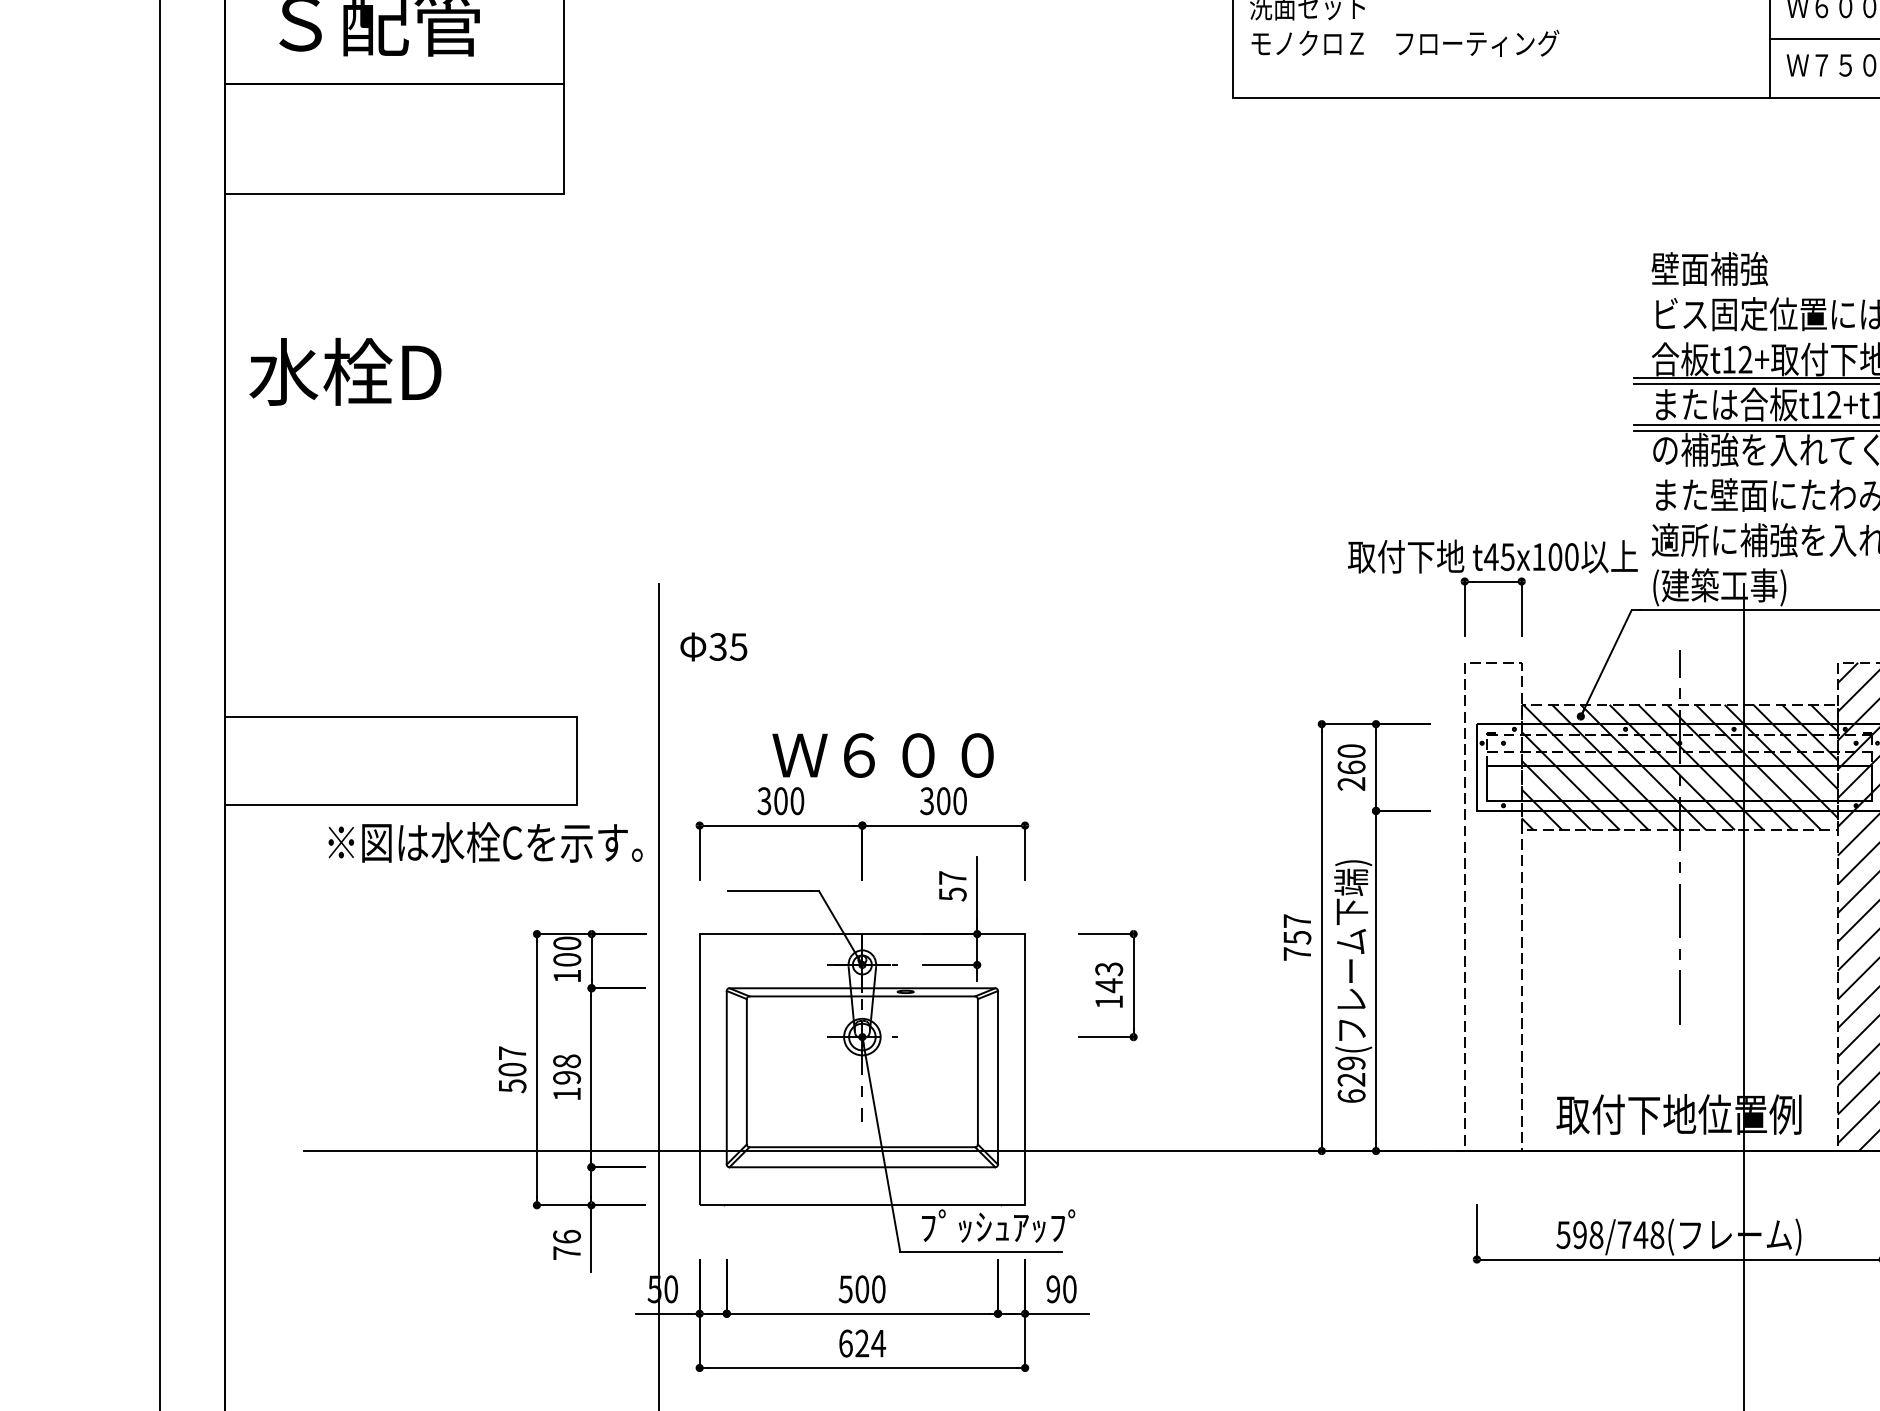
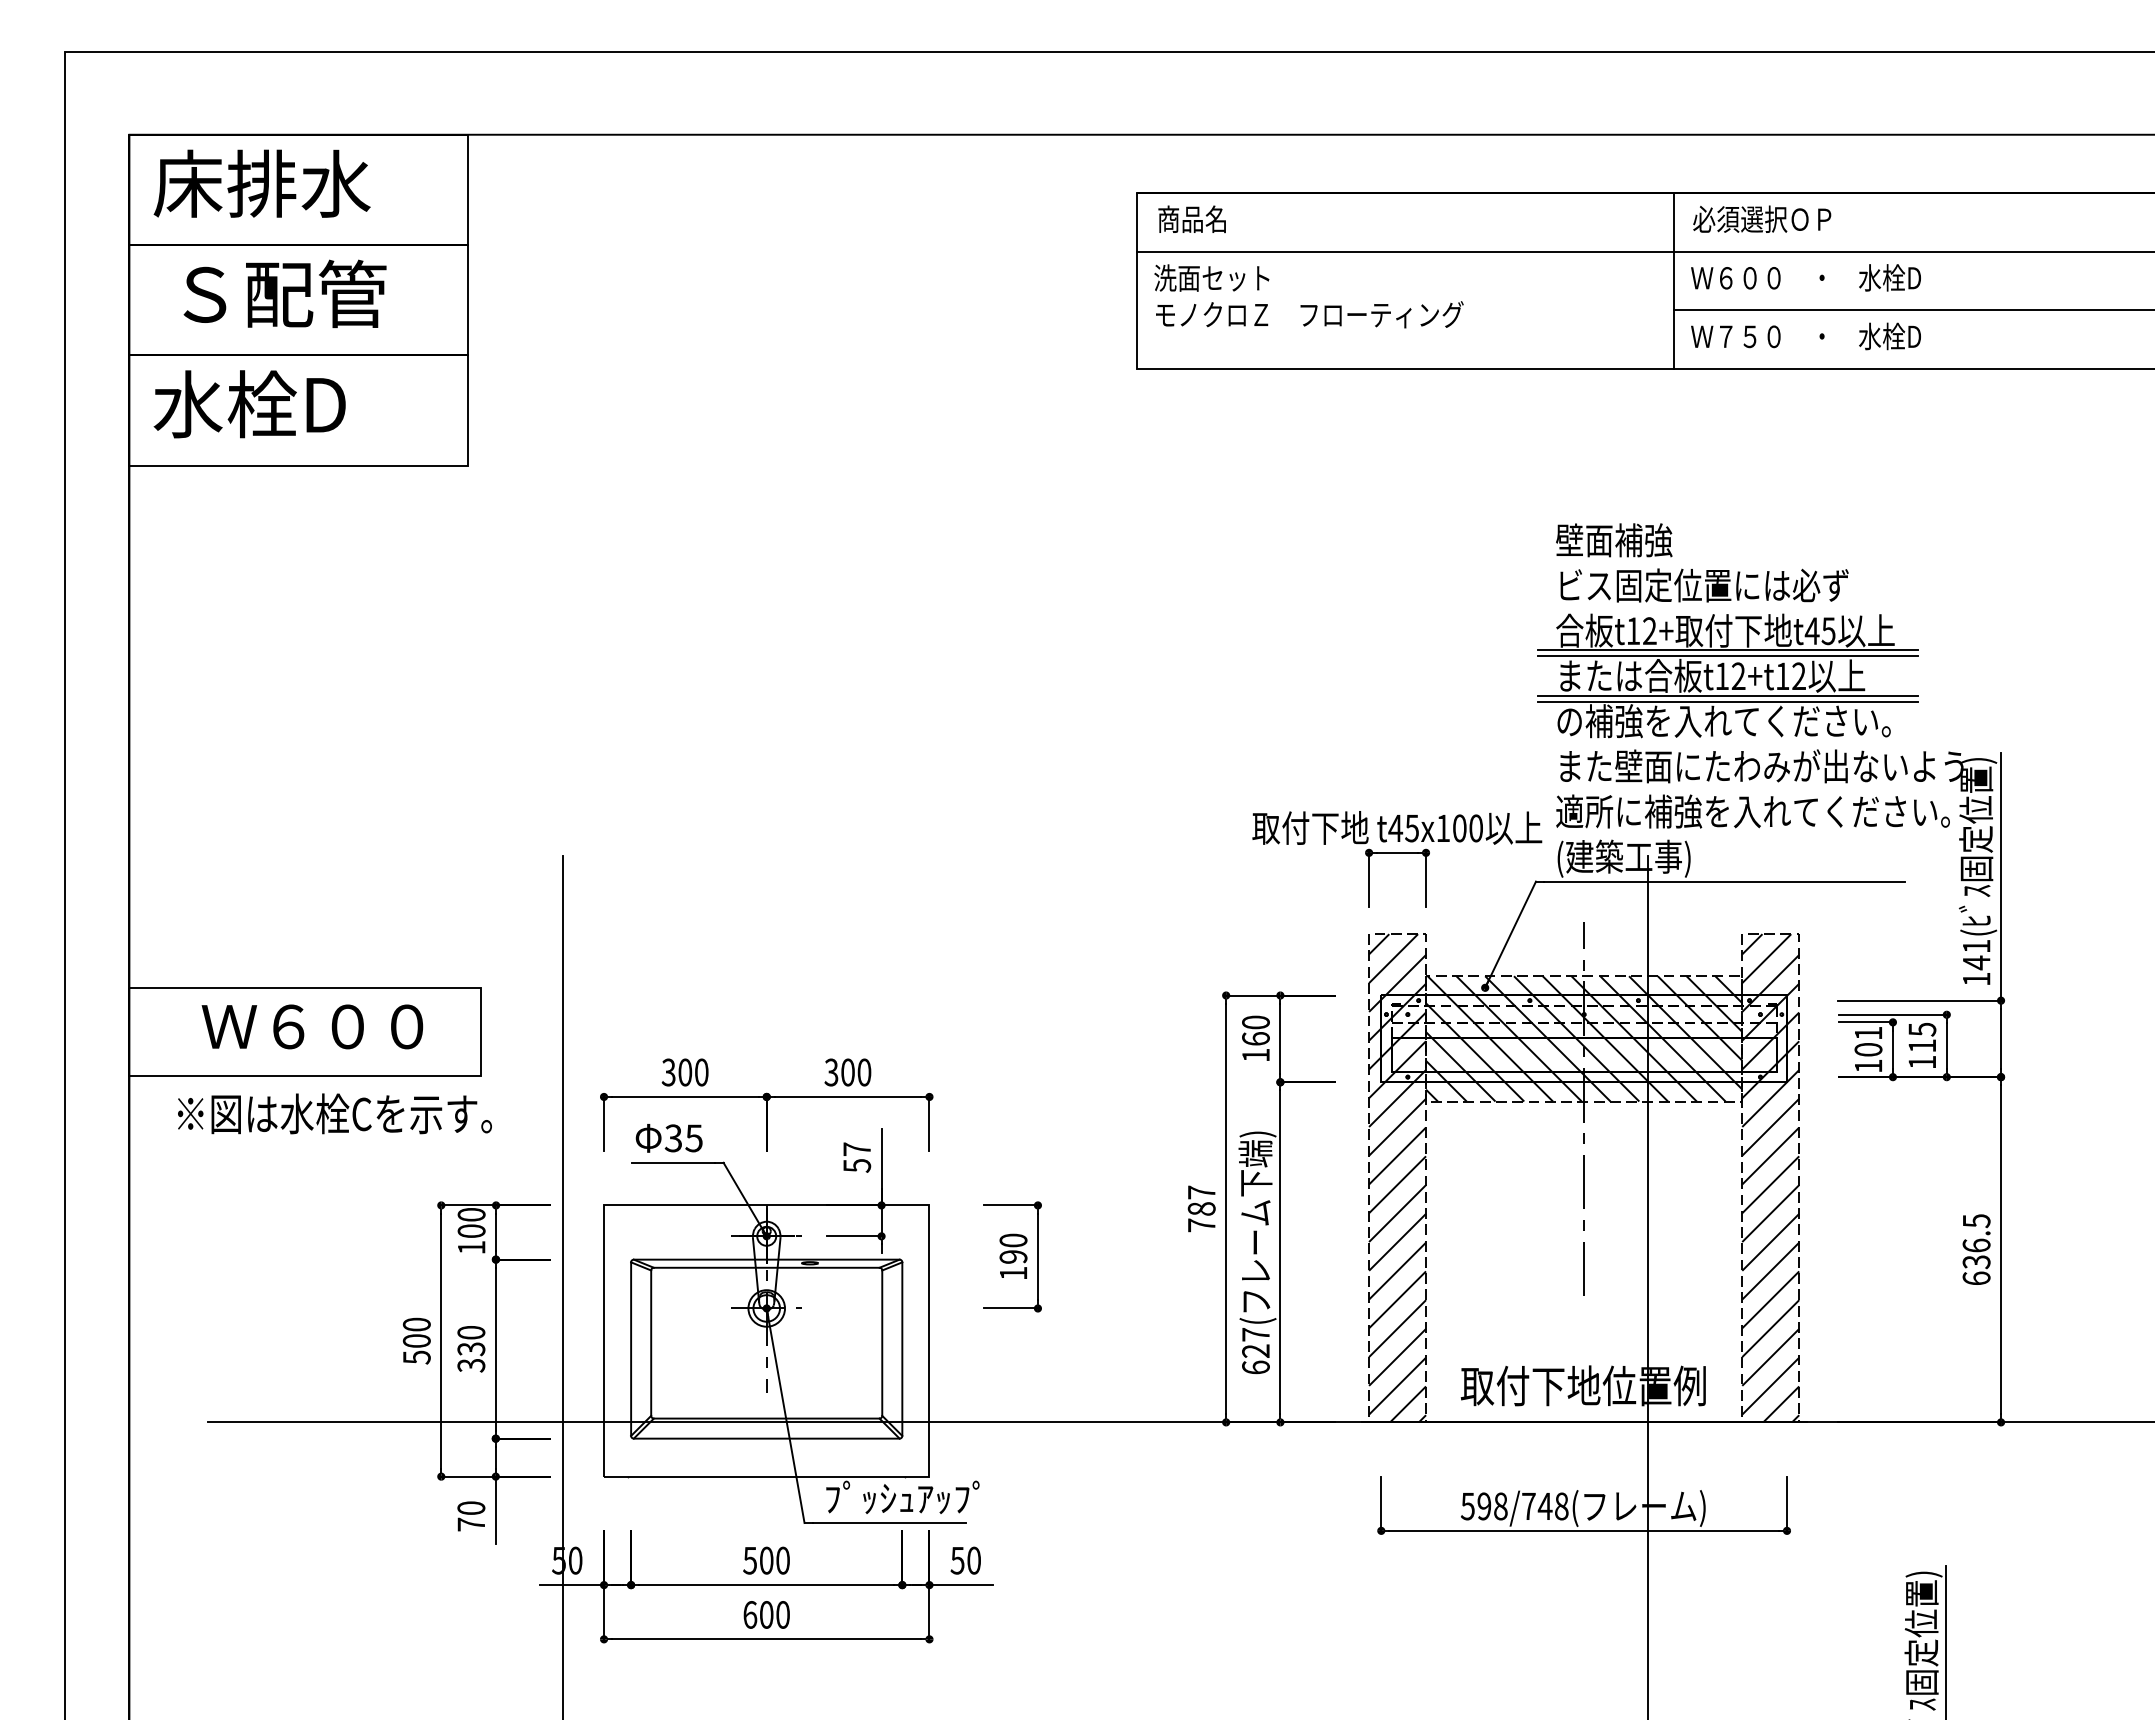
text: (345, 372) -> (249, 404), moved
text: (713, 647) -> (668, 1138), moved
text: (883, 755) -> (312, 1026), moved
text: (1351, 784) -> (1255, 1055), 260 -> 160
text: (485, 842) -> (334, 1113), moved
hatch: (1493, 907) -> (1397, 1178), added
text: (1297, 938) -> (1201, 1209), 757 -> 787
text: (1109, 977) -> (1013, 1248), 143 -> 190
text: (512, 1053) -> (416, 1324), 507 -> 500
text: (1351, 1063) -> (1255, 1334), 629( -> 627(
text: (567, 1077) -> (471, 1348), 198 -> 330
text: (567, 1236) -> (471, 1507), 76 -> 70
text: (1053, 1289) -> (957, 1560), 90 -> 50
text: (870, 1343) -> (774, 1614), 624 -> 600

